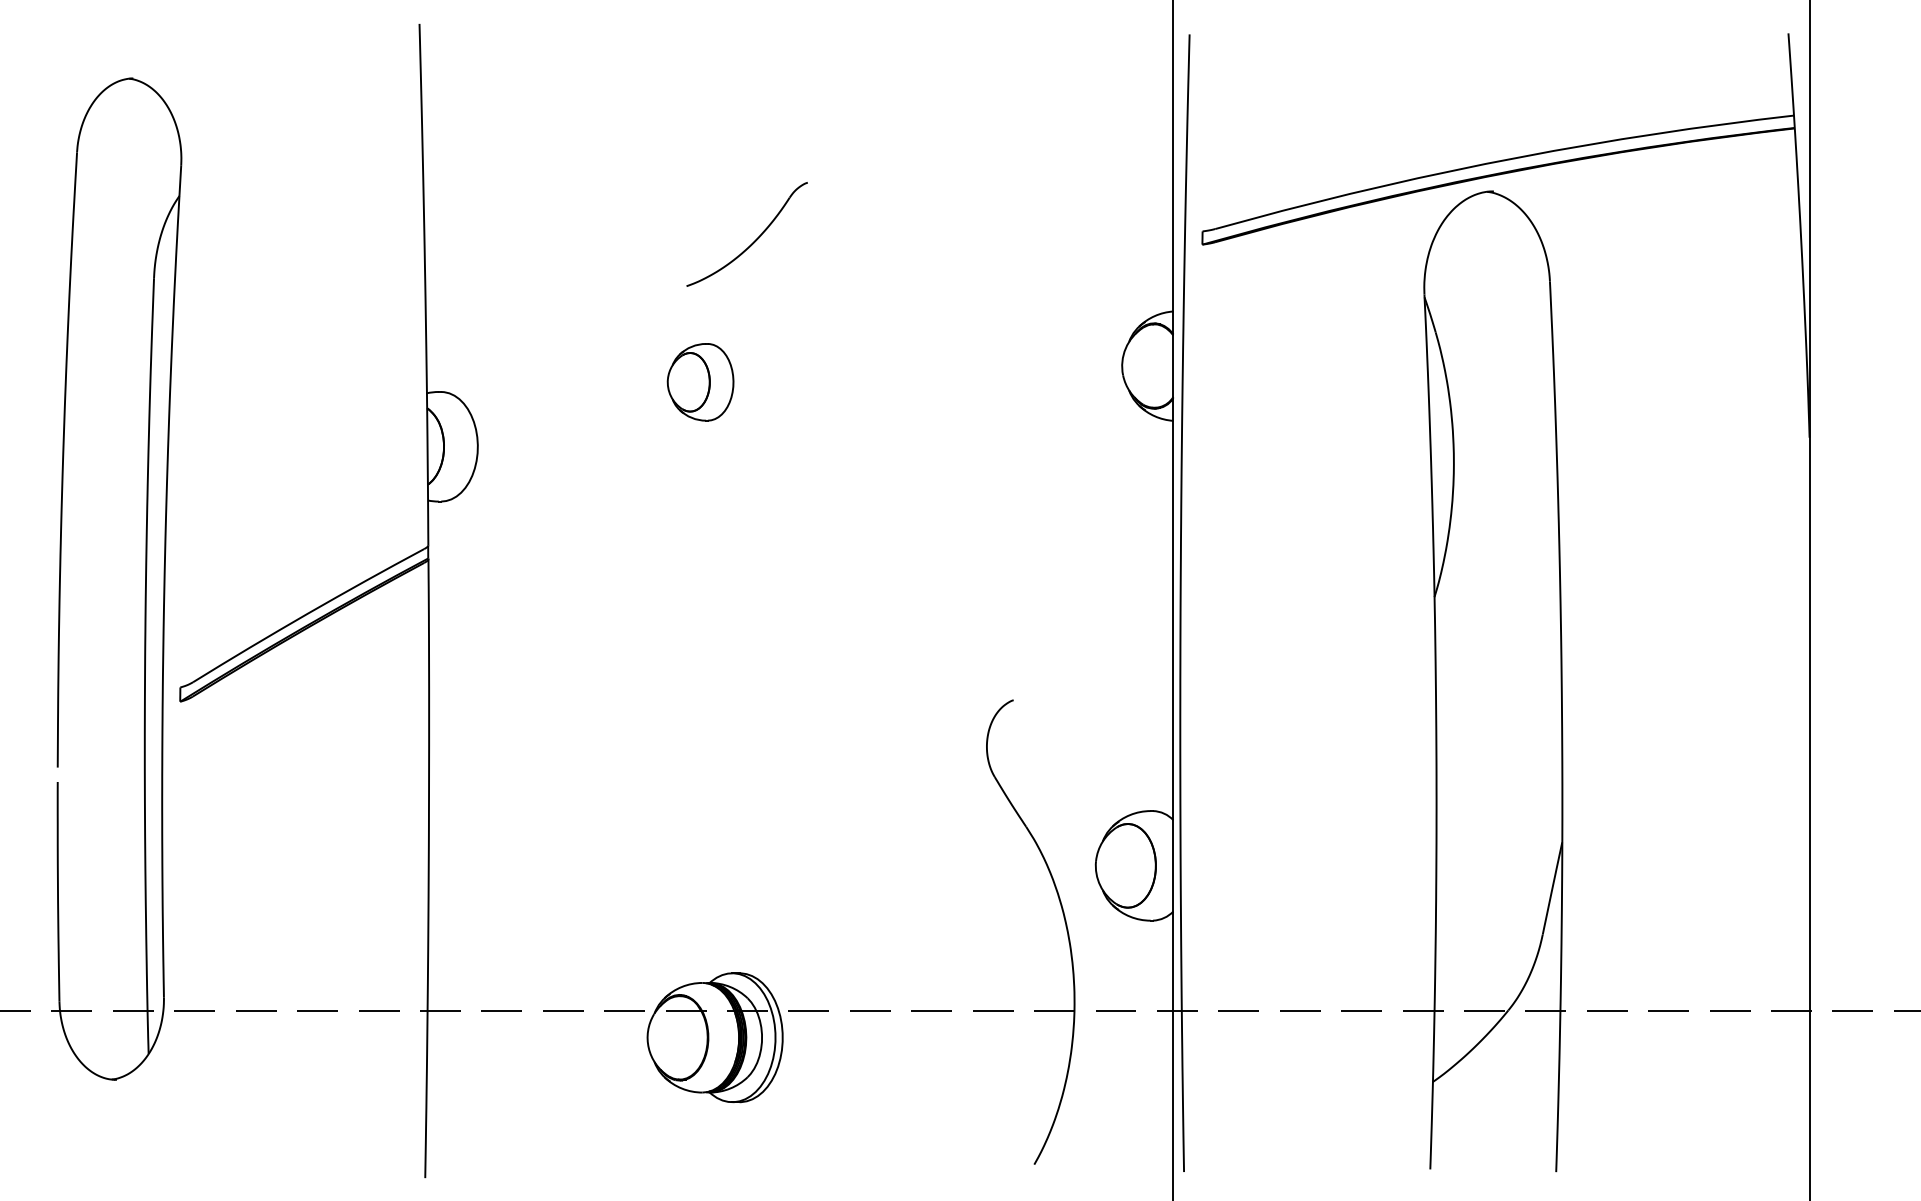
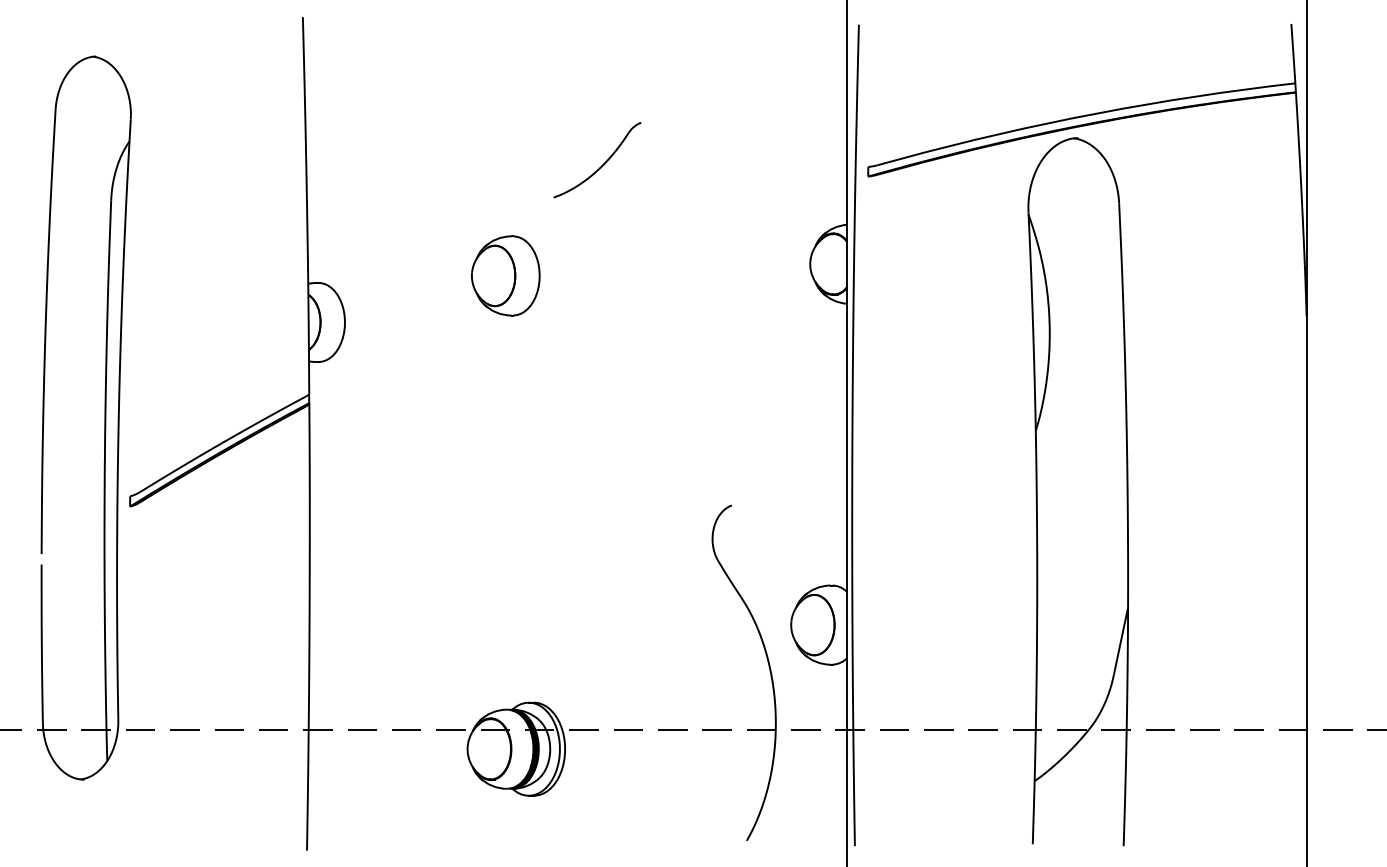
part: (754, 240) -> (602, 164), moved
part: (700, 381) -> (505, 275), size x1.43

